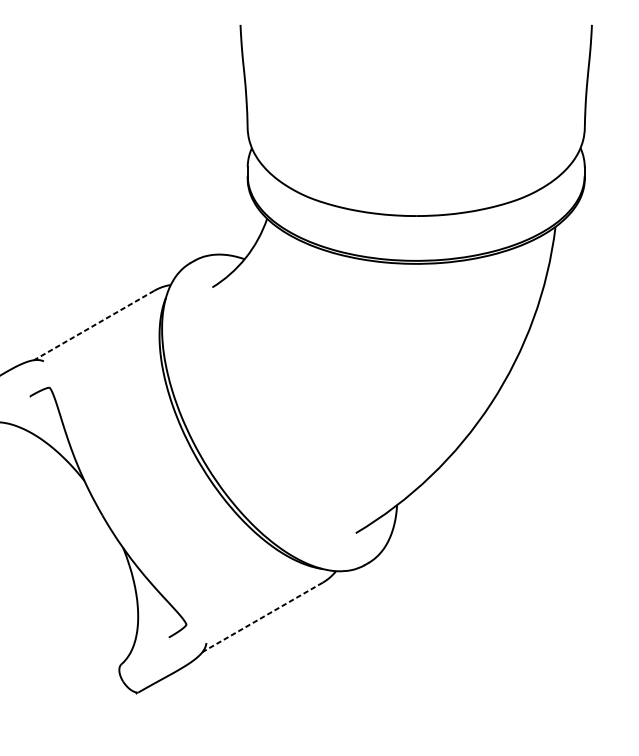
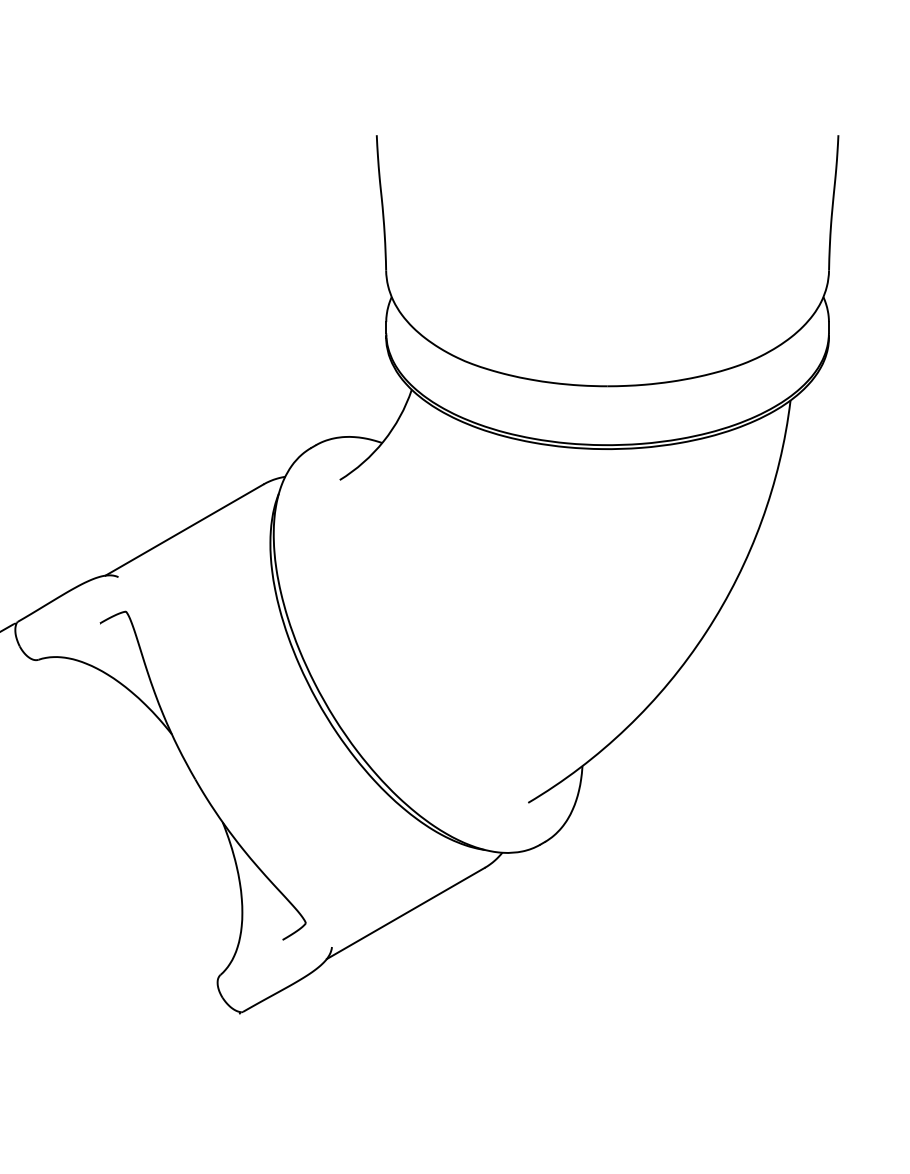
line: (94, 325) -> (184, 530), dashed -> solid
line: (262, 617) -> (405, 913), dashed -> solid

